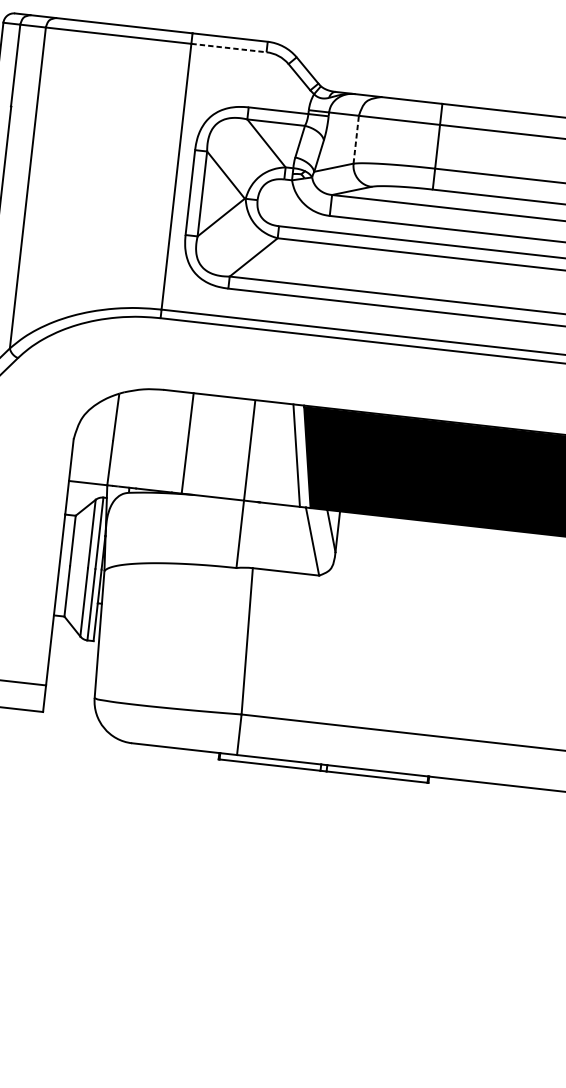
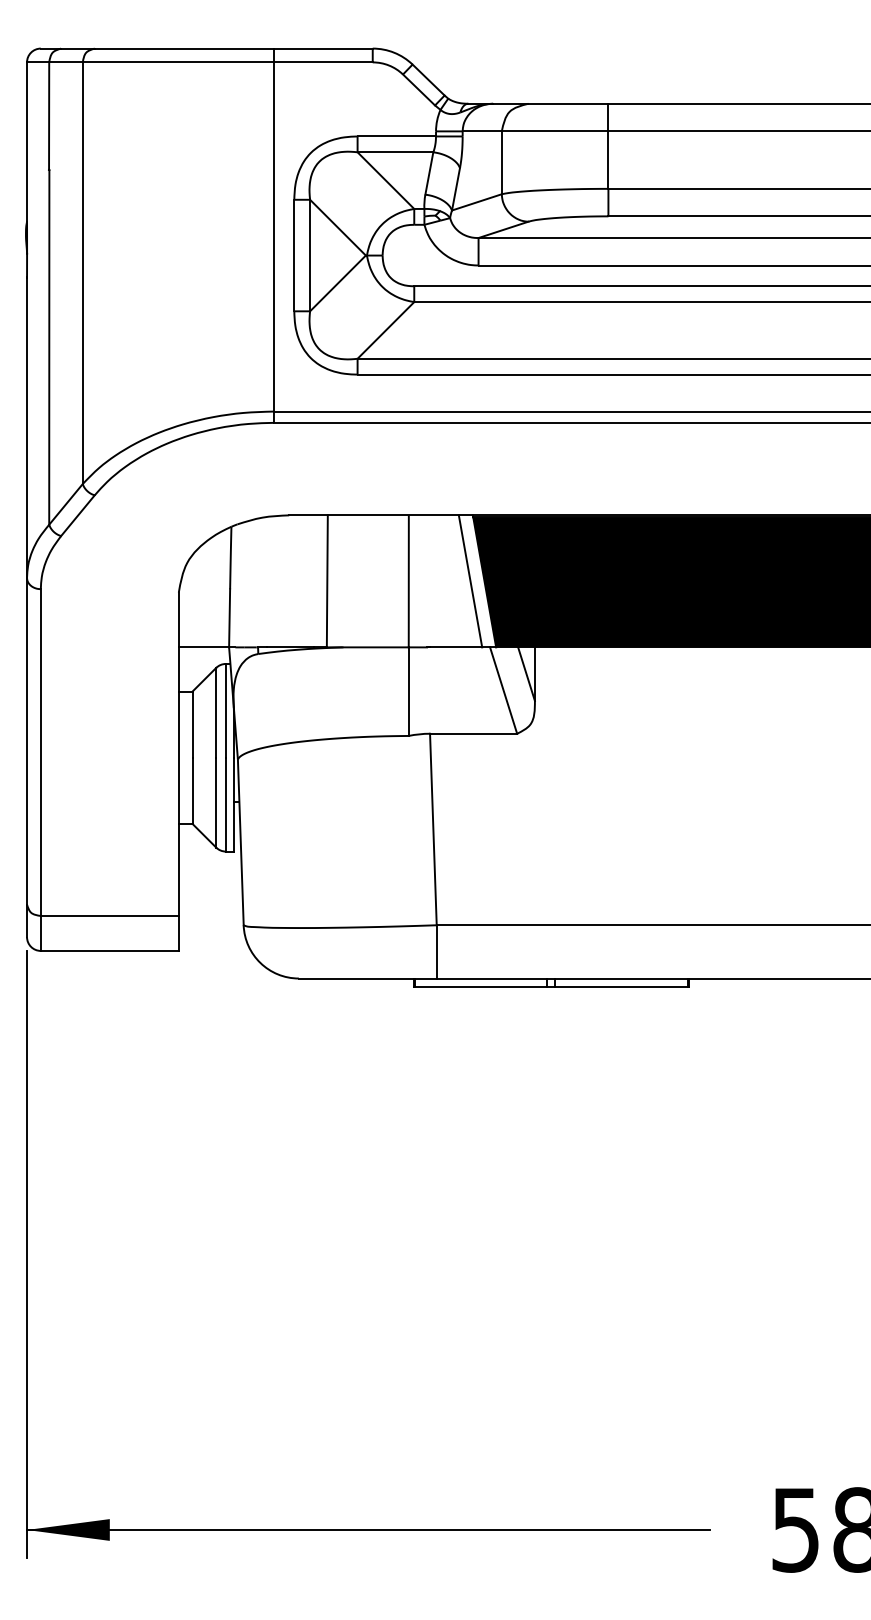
line: (229, 48) -> (323, 62), dashed -> solid
line: (356, 139) -> (501, 162), dashed -> solid

